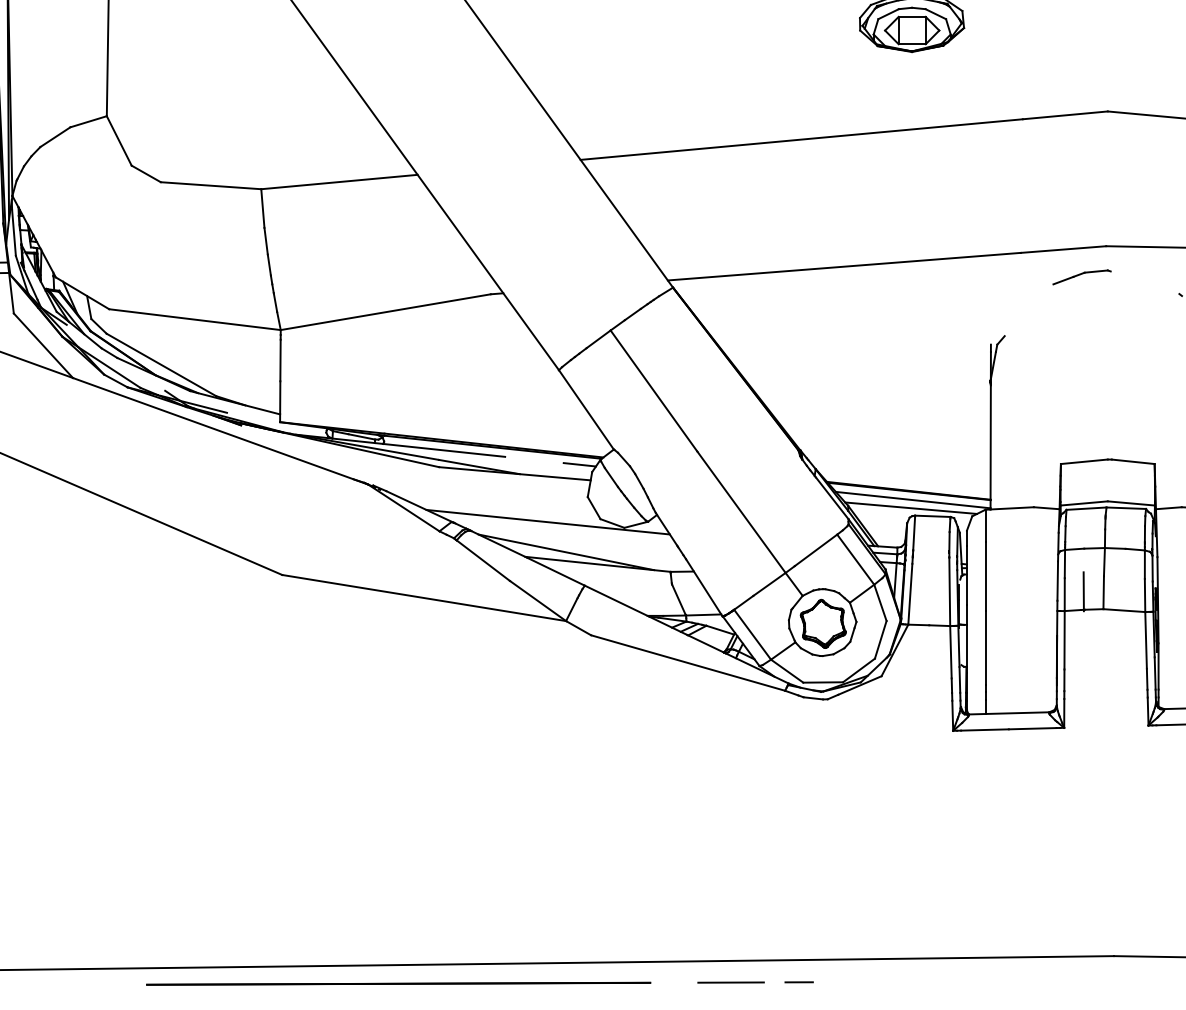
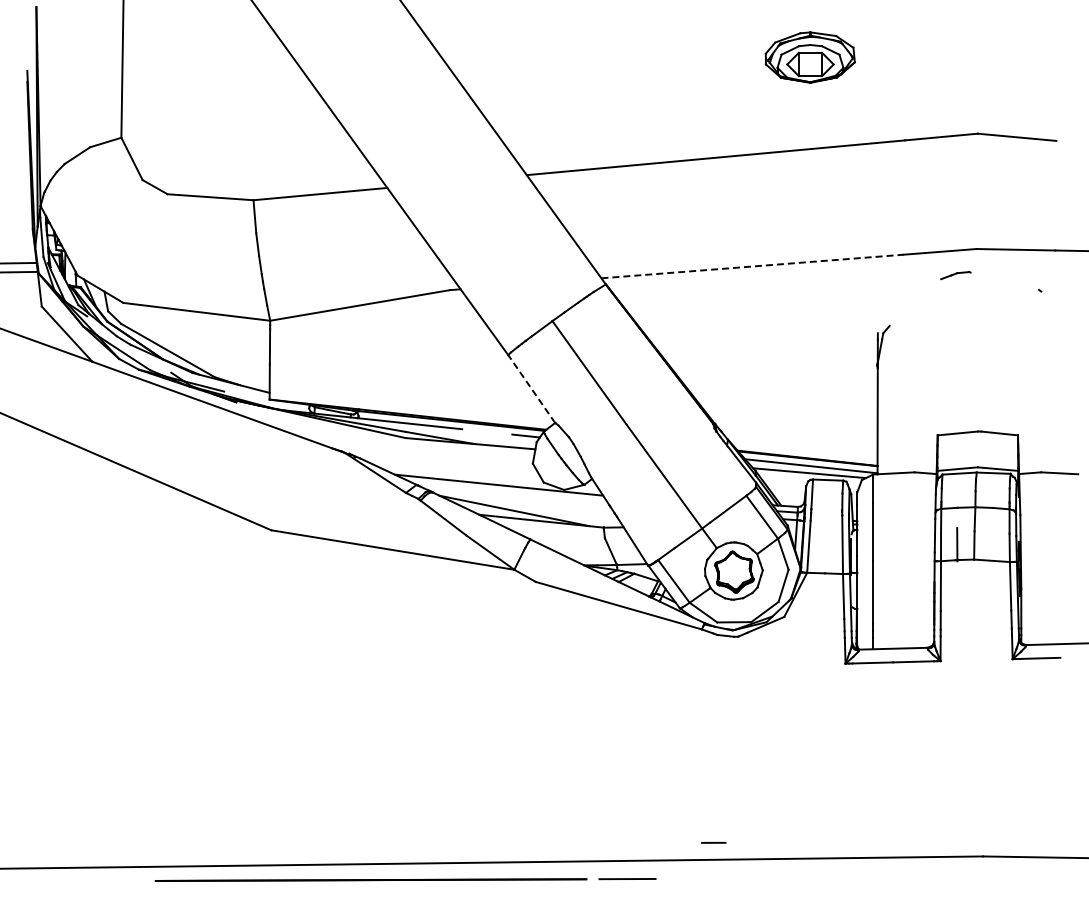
line: (844, 266) -> (752, 266), solid -> dashed
part: (1081, 277) -> (955, 275), size x0.6
line: (586, 409) -> (531, 388), solid -> dashed
line: (798, 981) -> (713, 842), moved
line: (731, 983) -> (627, 879), moved

